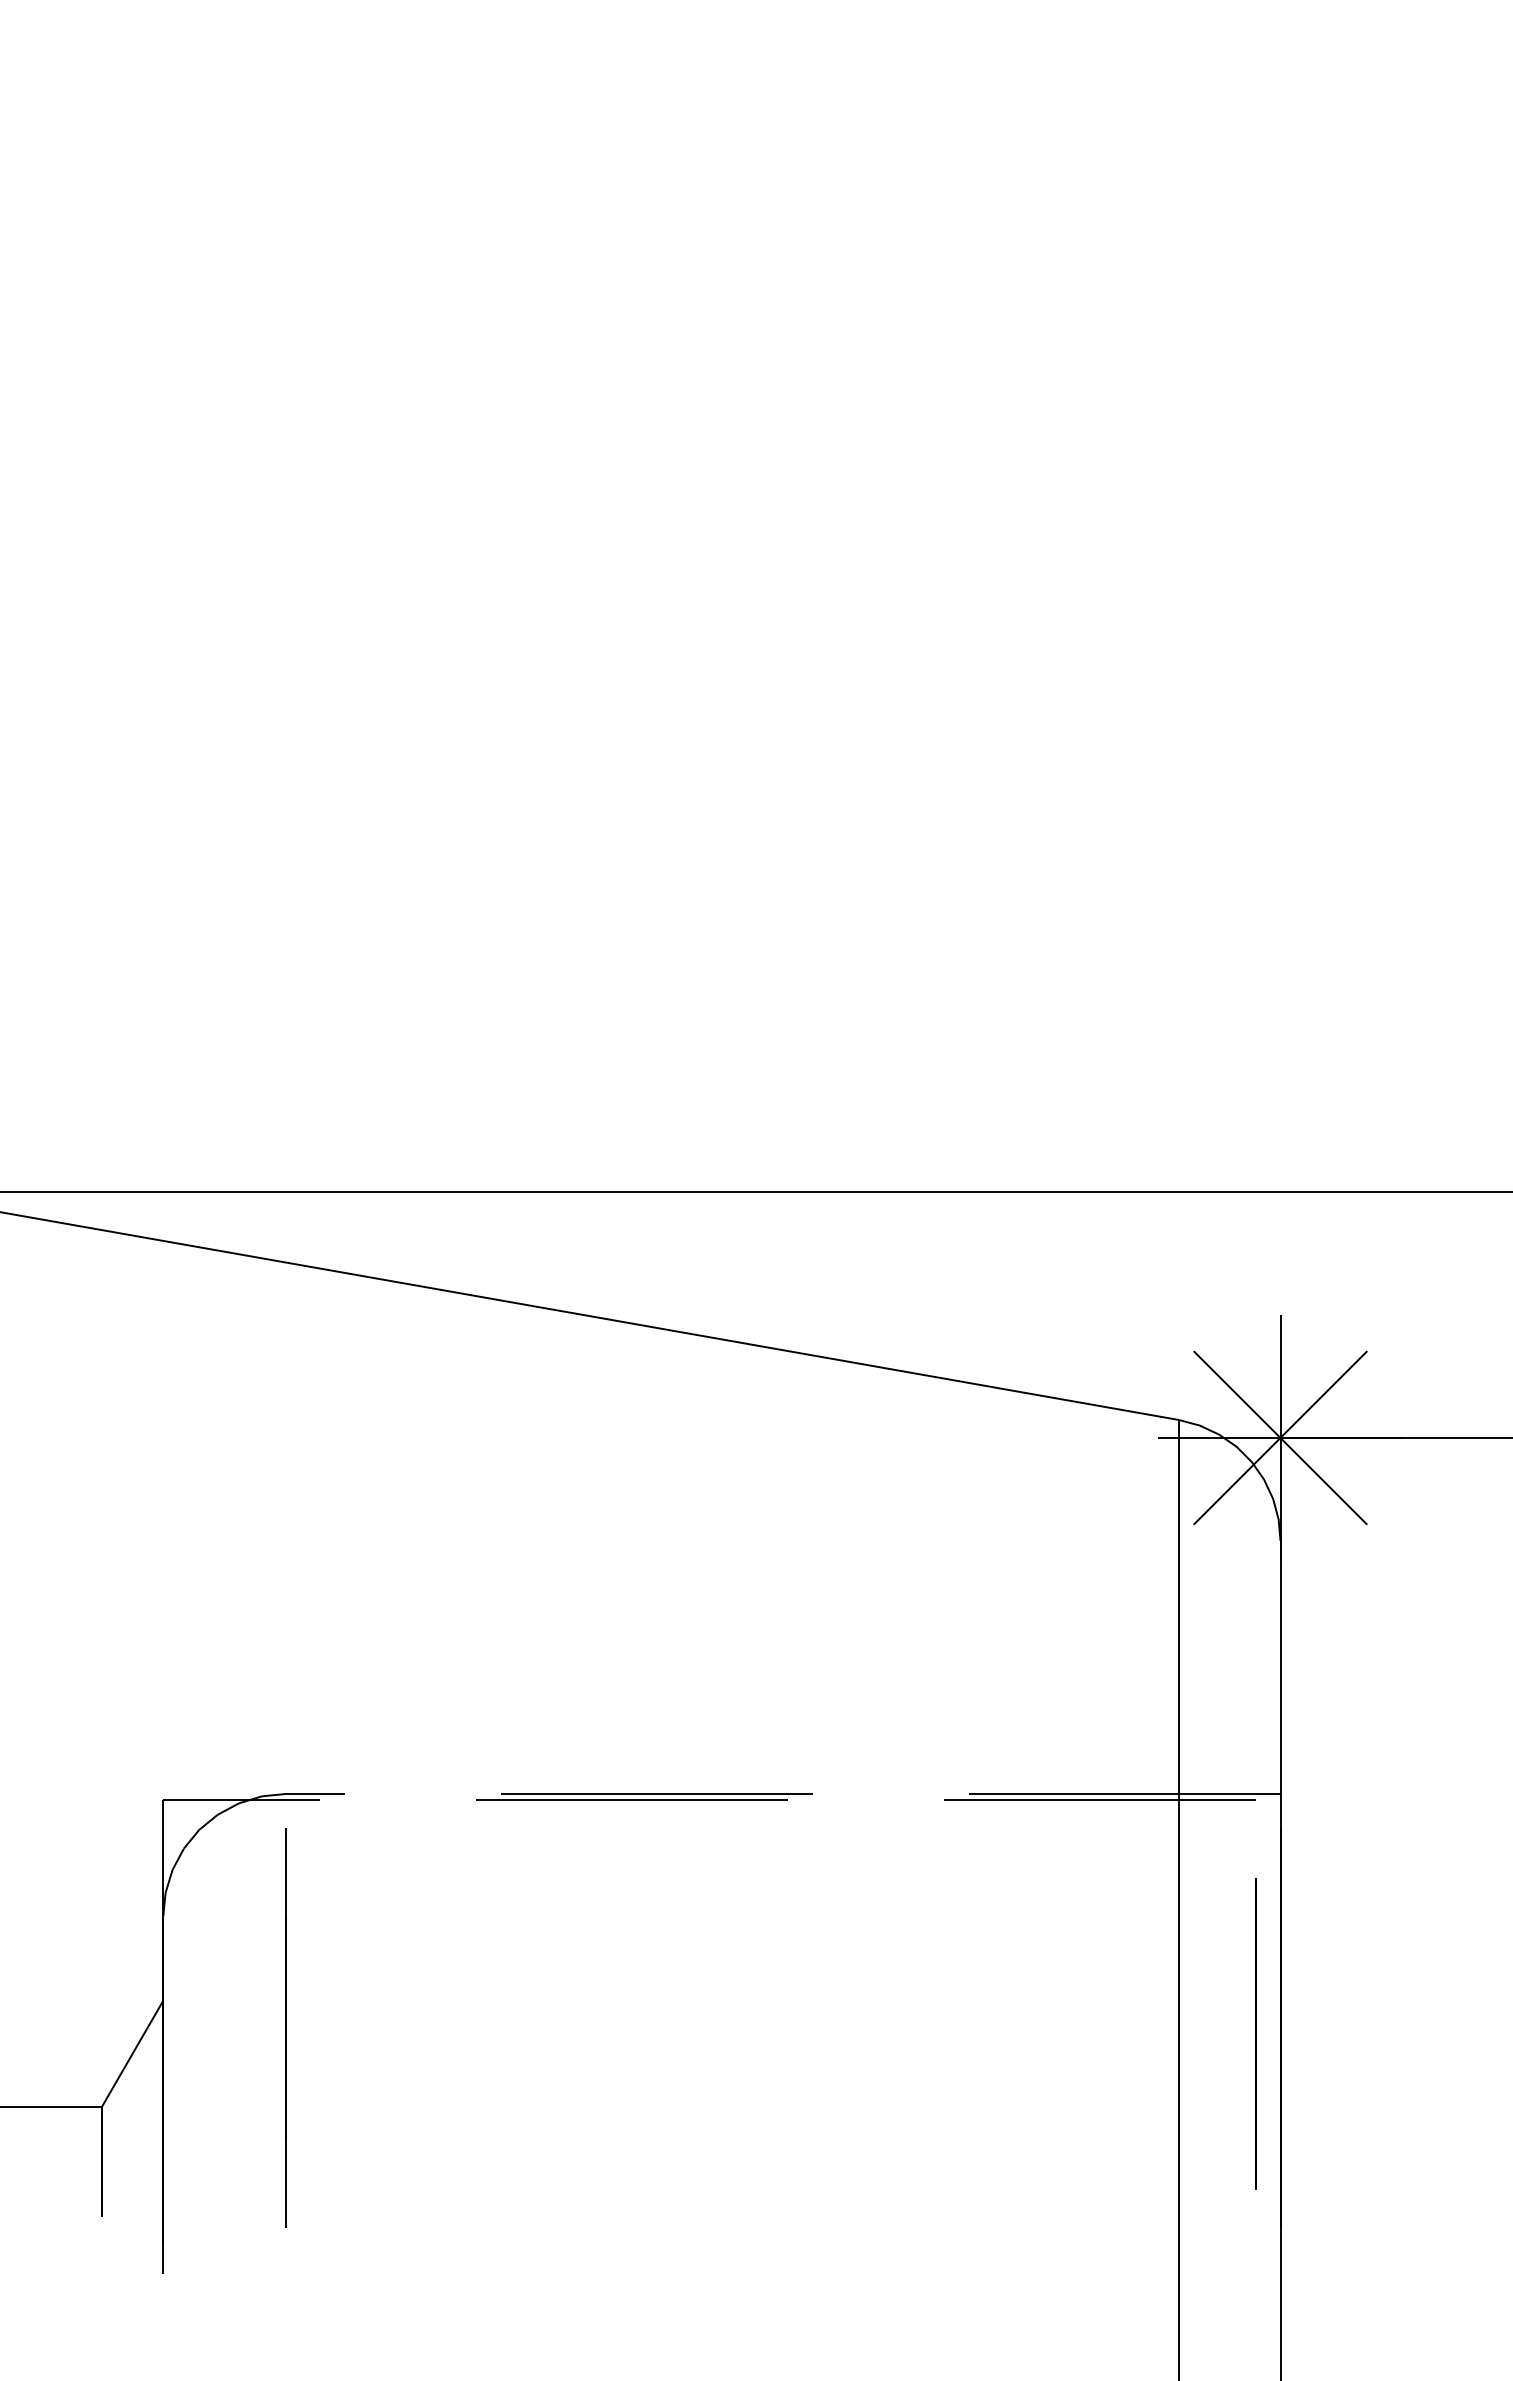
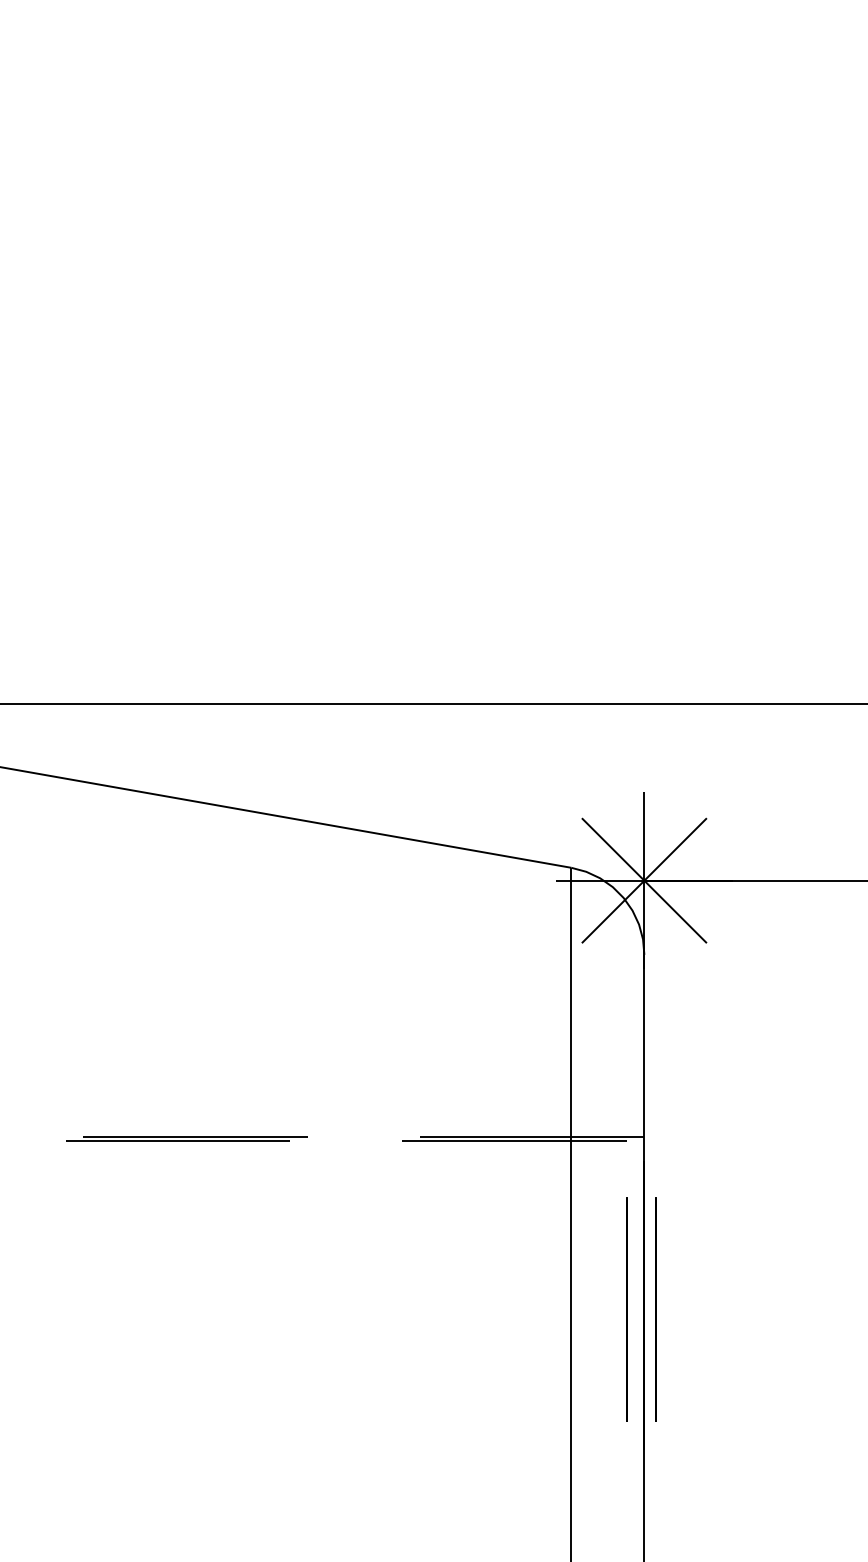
line: (1295, 2033) -> (655, 1309), added

